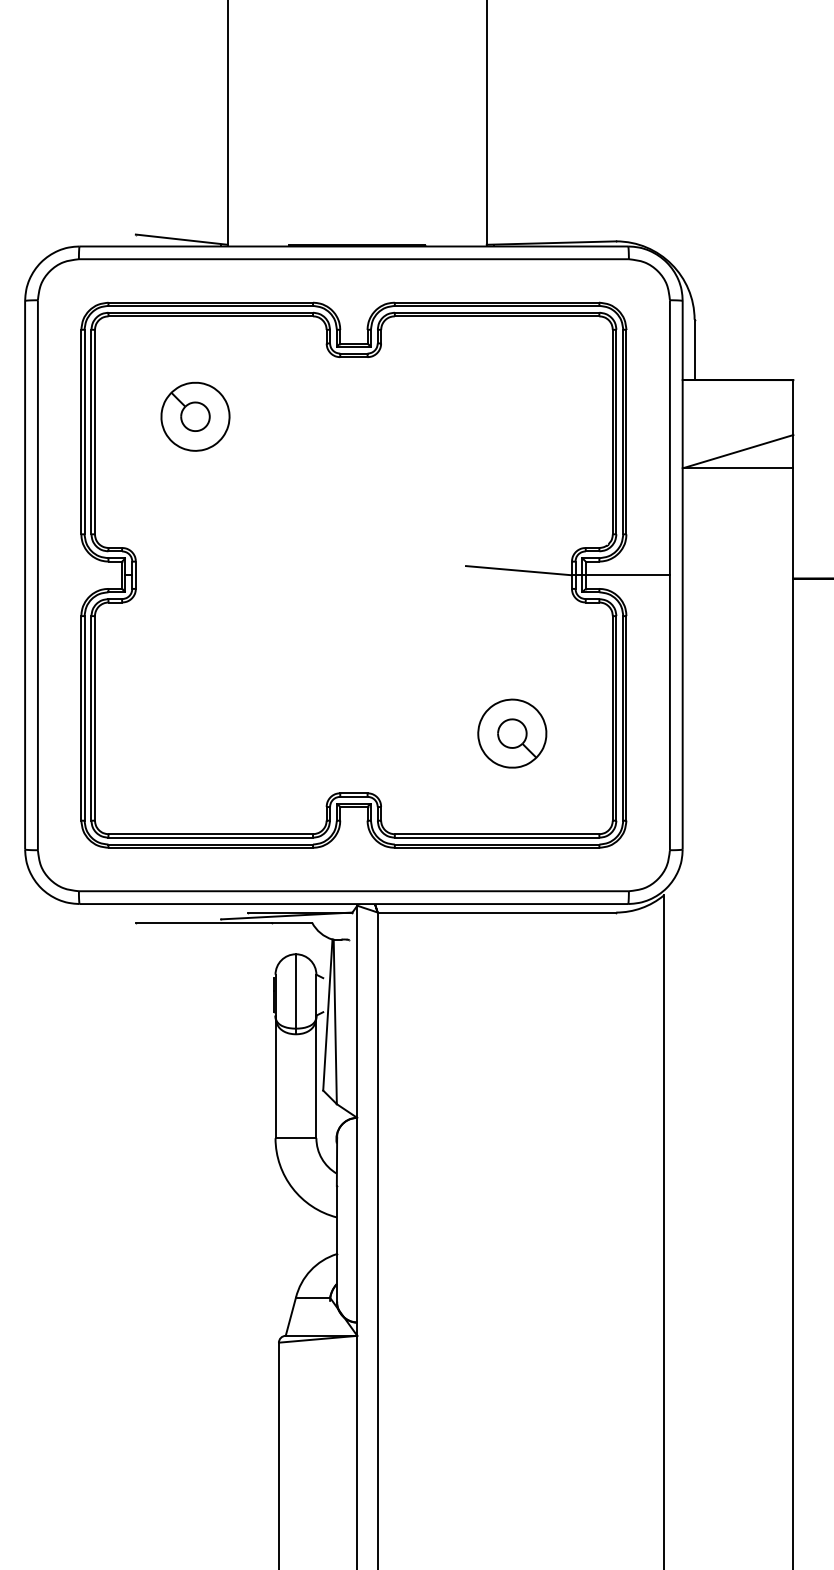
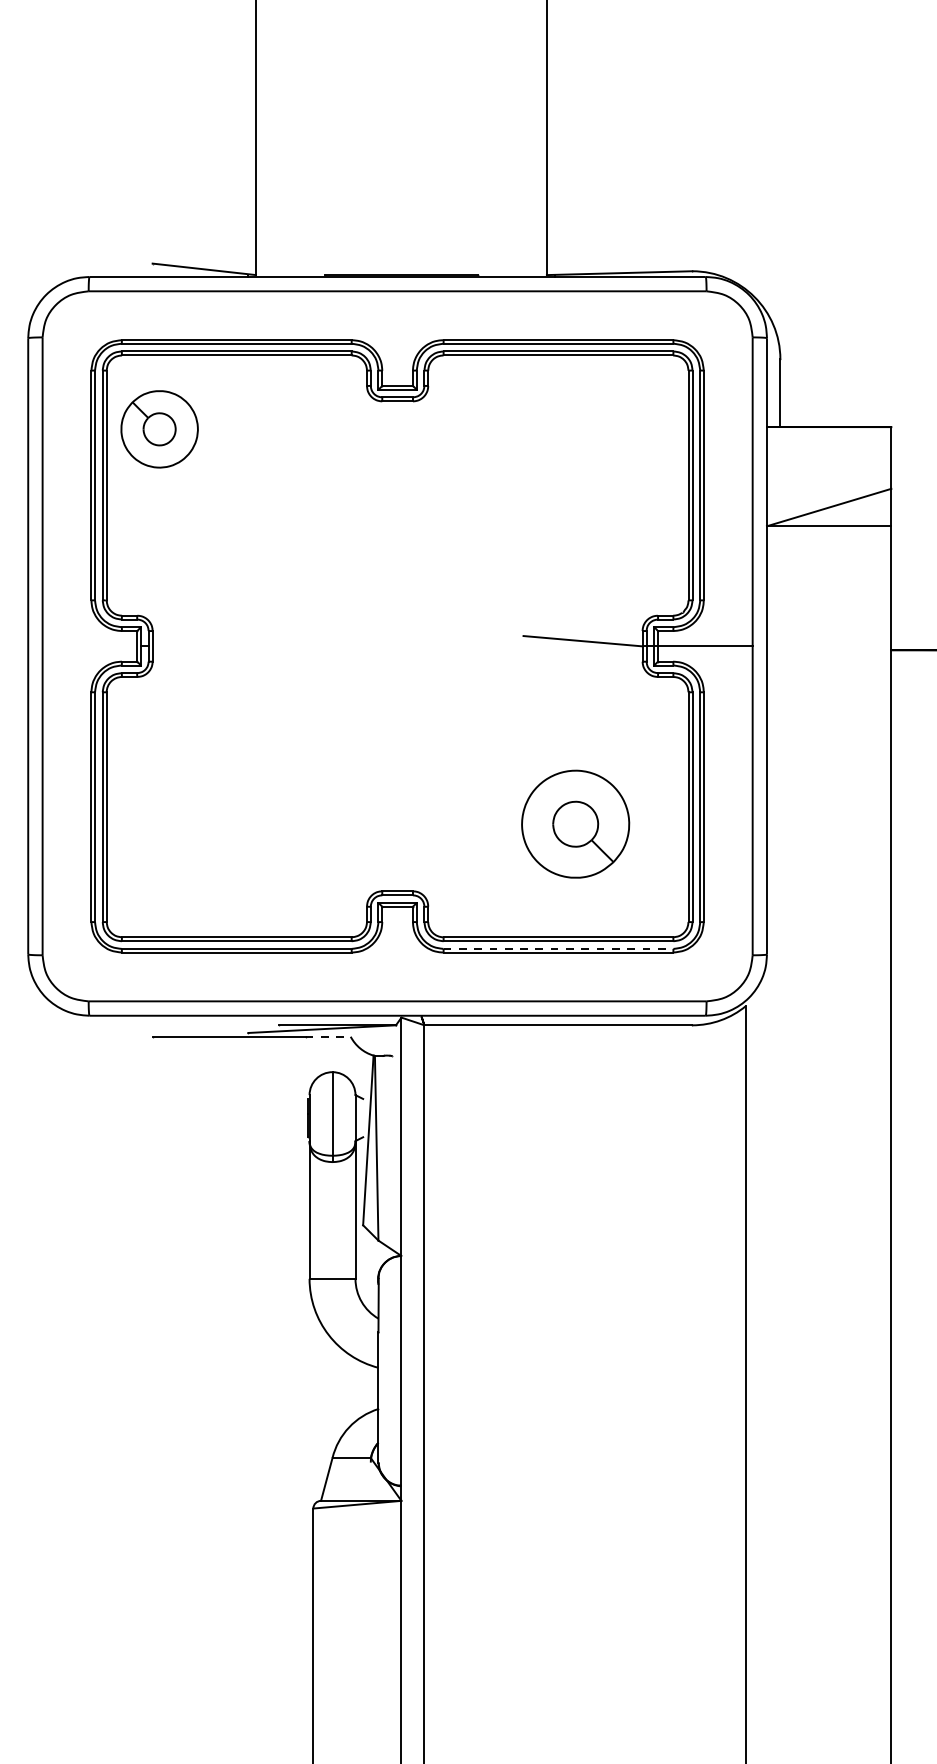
part: (195, 416) -> (159, 429), moved
part: (512, 733) -> (575, 824), size x1.4
line: (497, 844) -> (558, 948), solid -> dashed
line: (292, 922) -> (328, 1036), solid -> dashed

